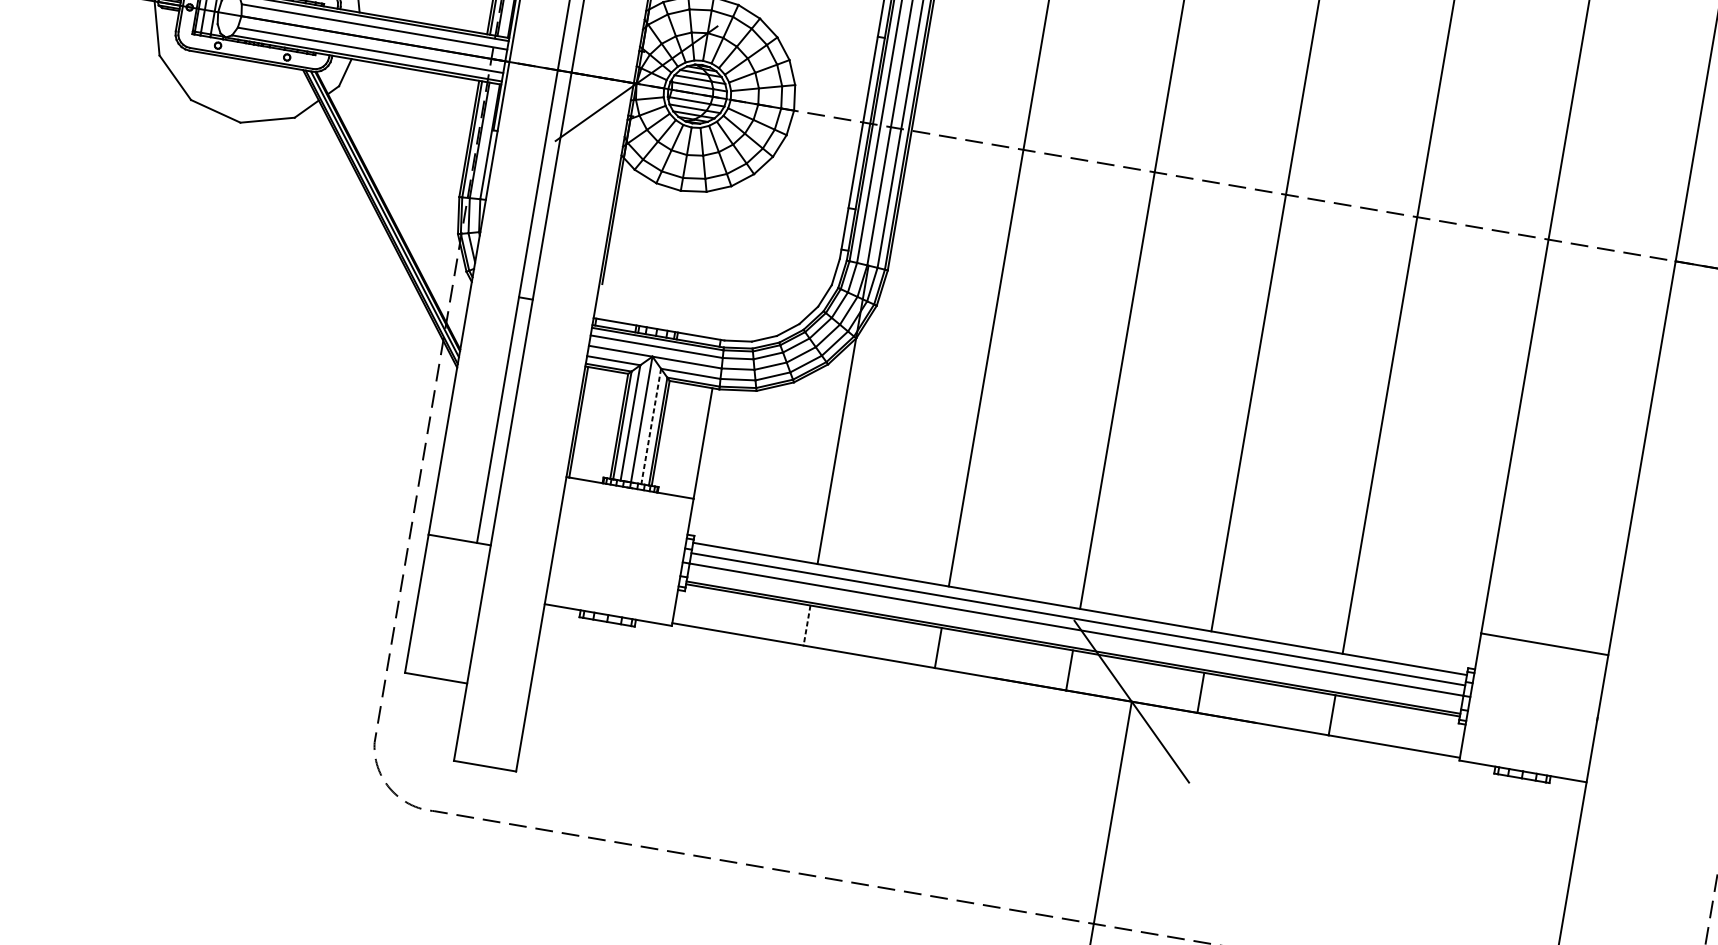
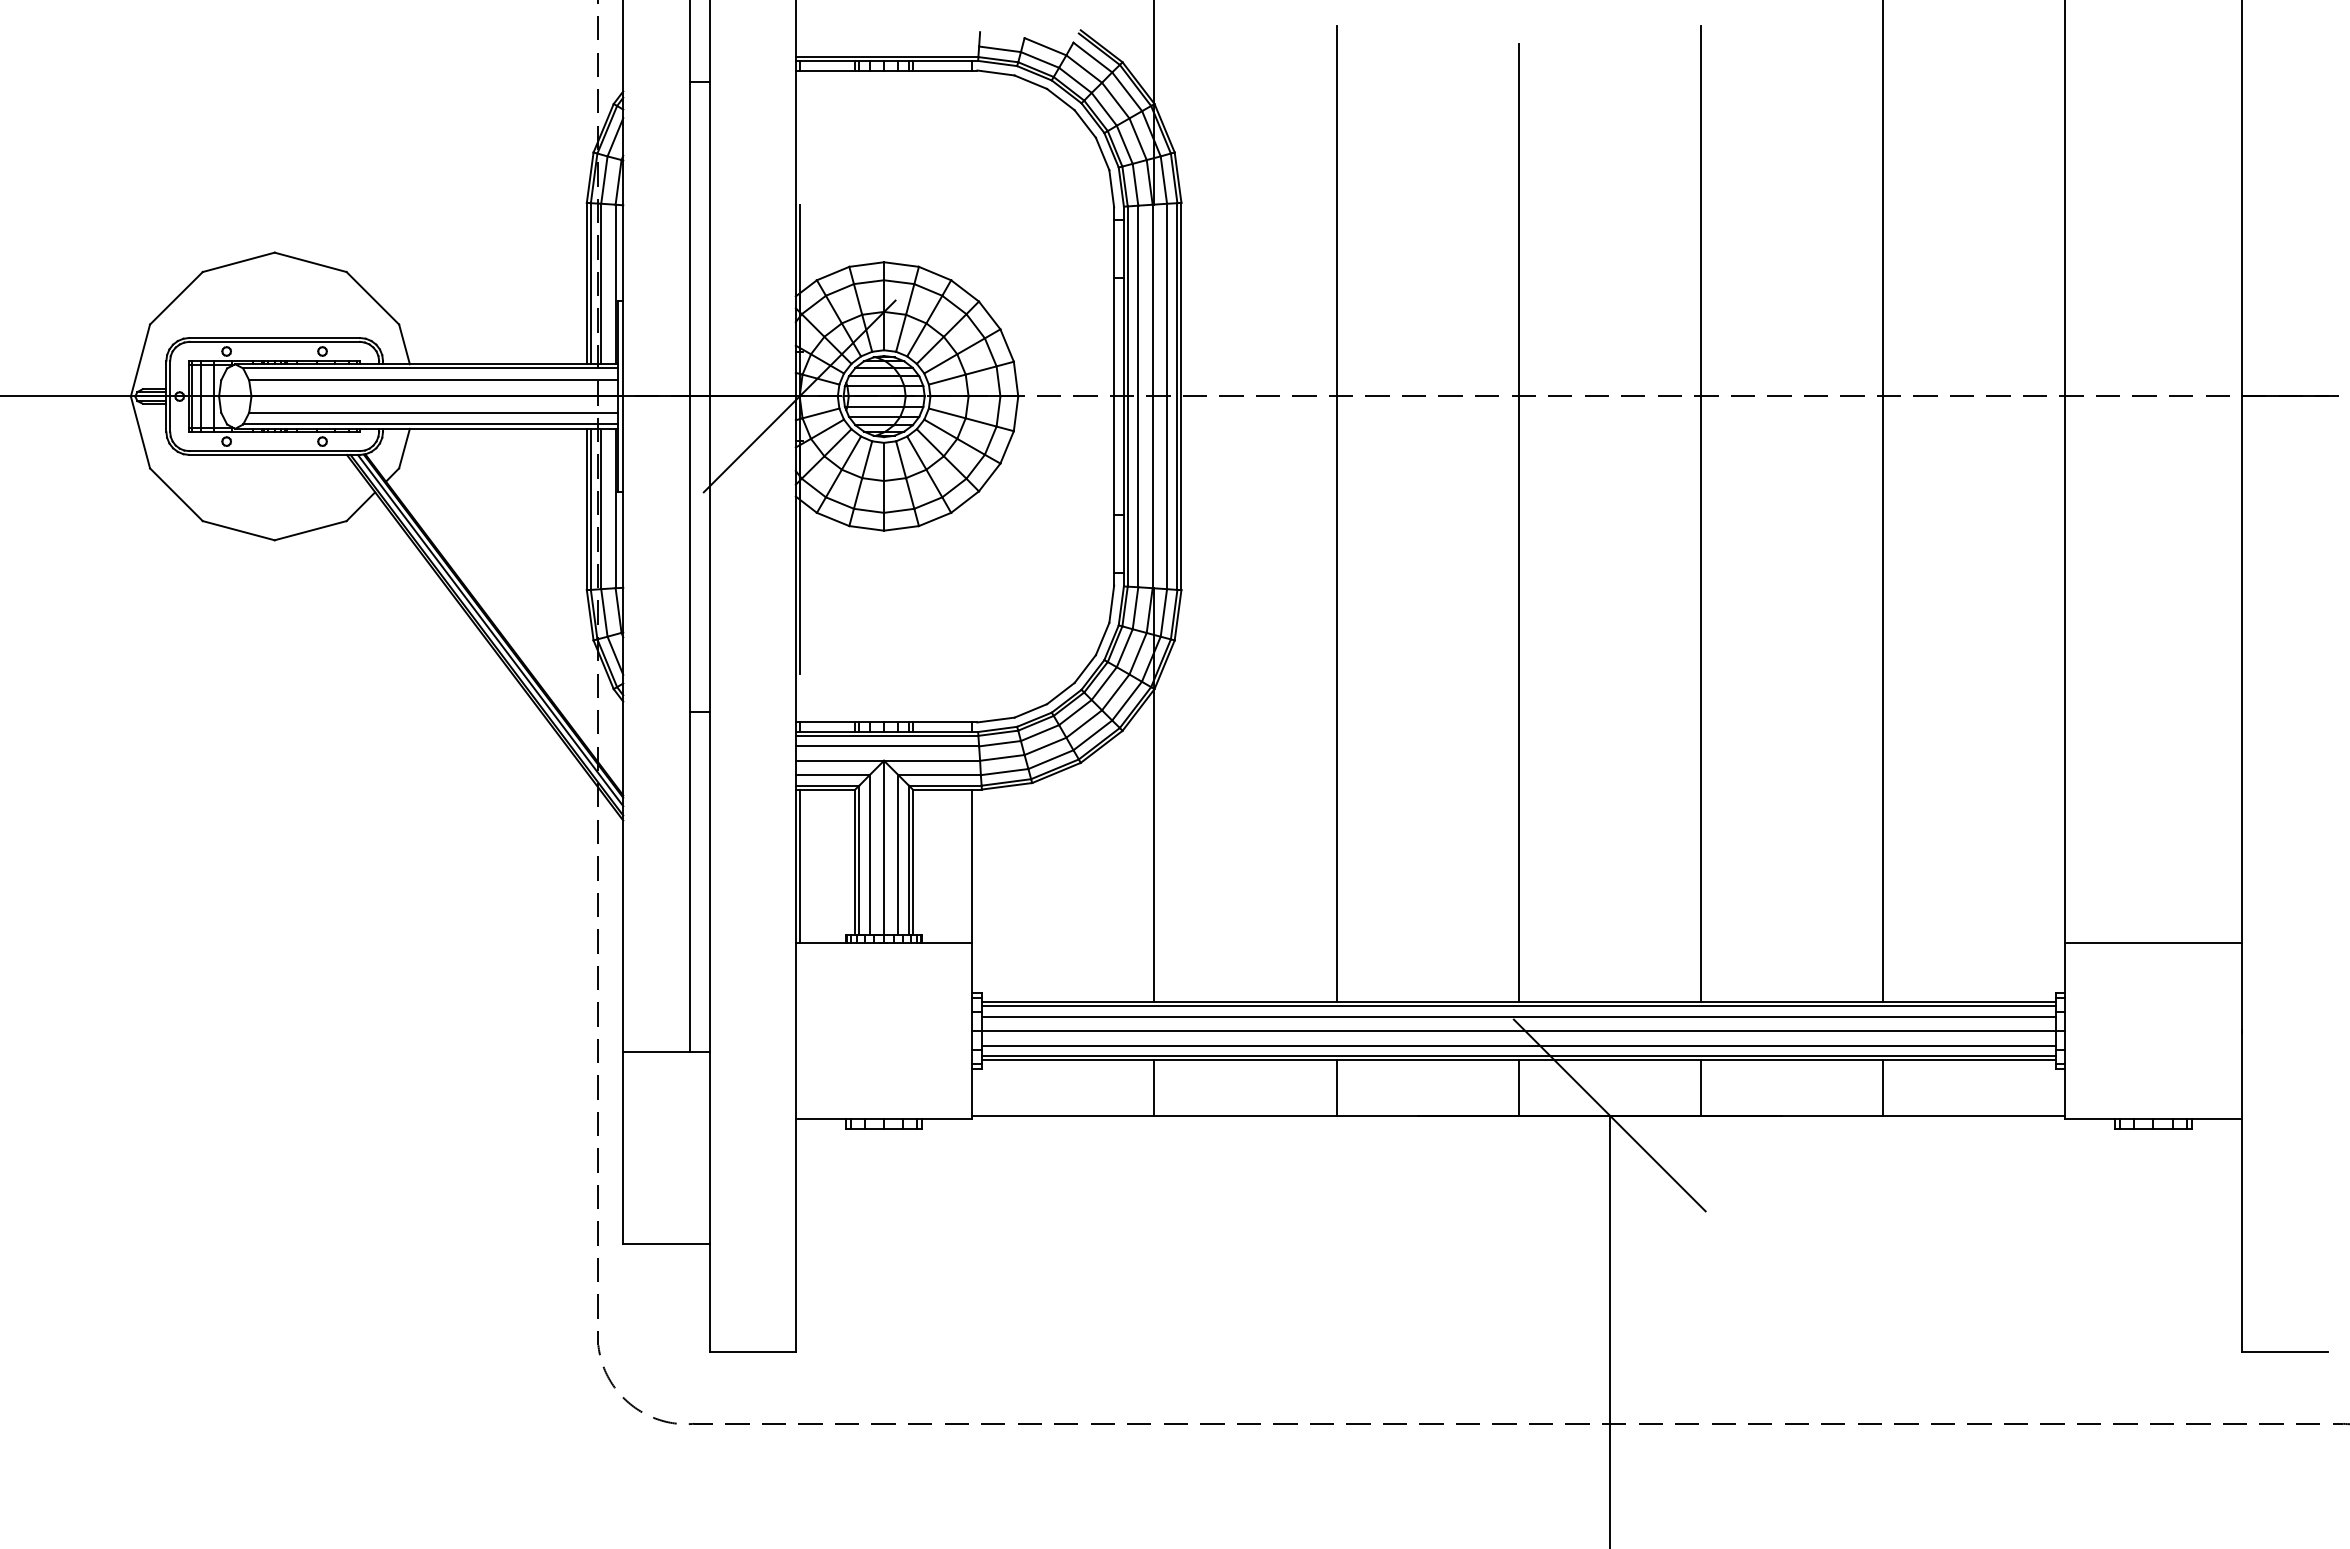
line: (651, 426) -> (898, 855), dashed -> solid
line: (1079, 611) -> (1518, 1006), added
line: (807, 625) -> (1154, 1087), dashed -> solid
line: (1074, 639) -> (1518, 1045), added

